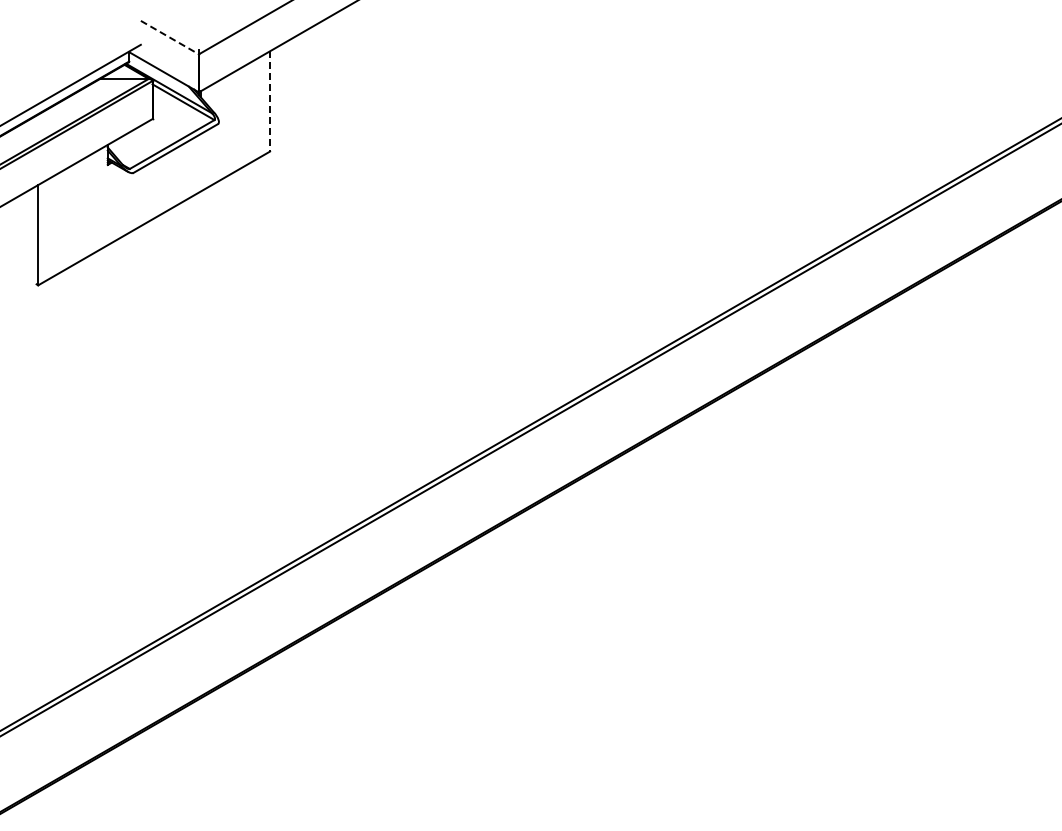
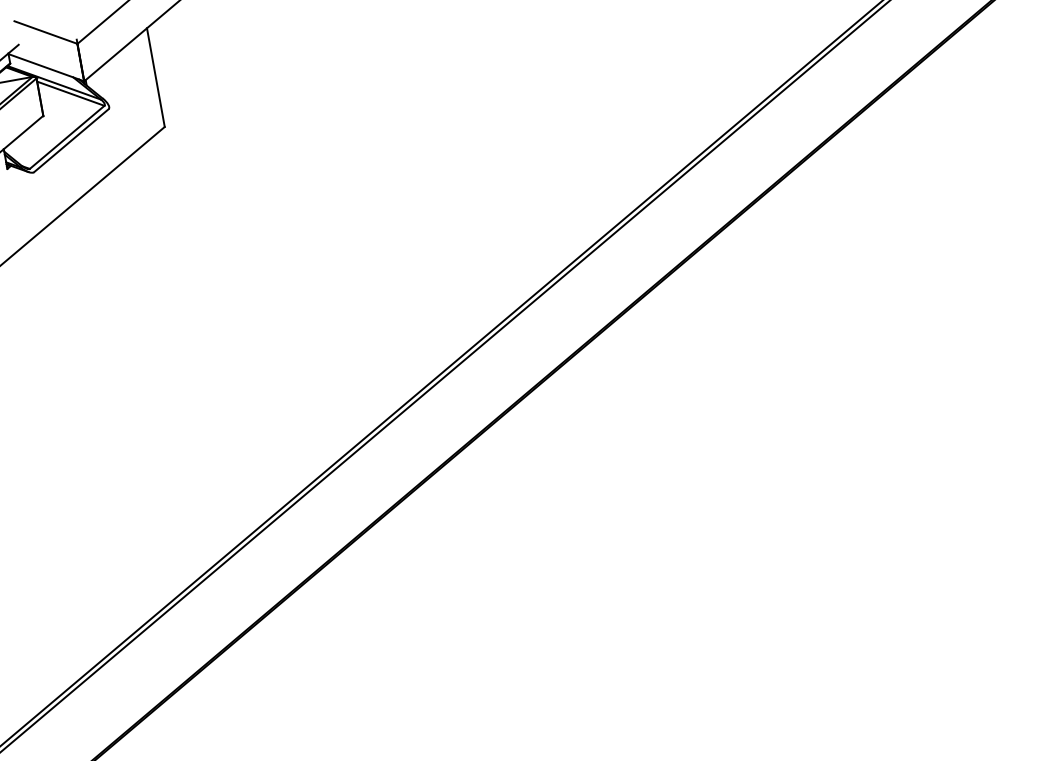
line: (170, 37) -> (46, 32), dashed -> solid
line: (270, 101) -> (156, 77), dashed -> solid

